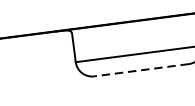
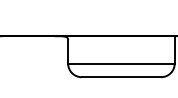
line: (141, 70) -> (121, 77), dashed -> solid

